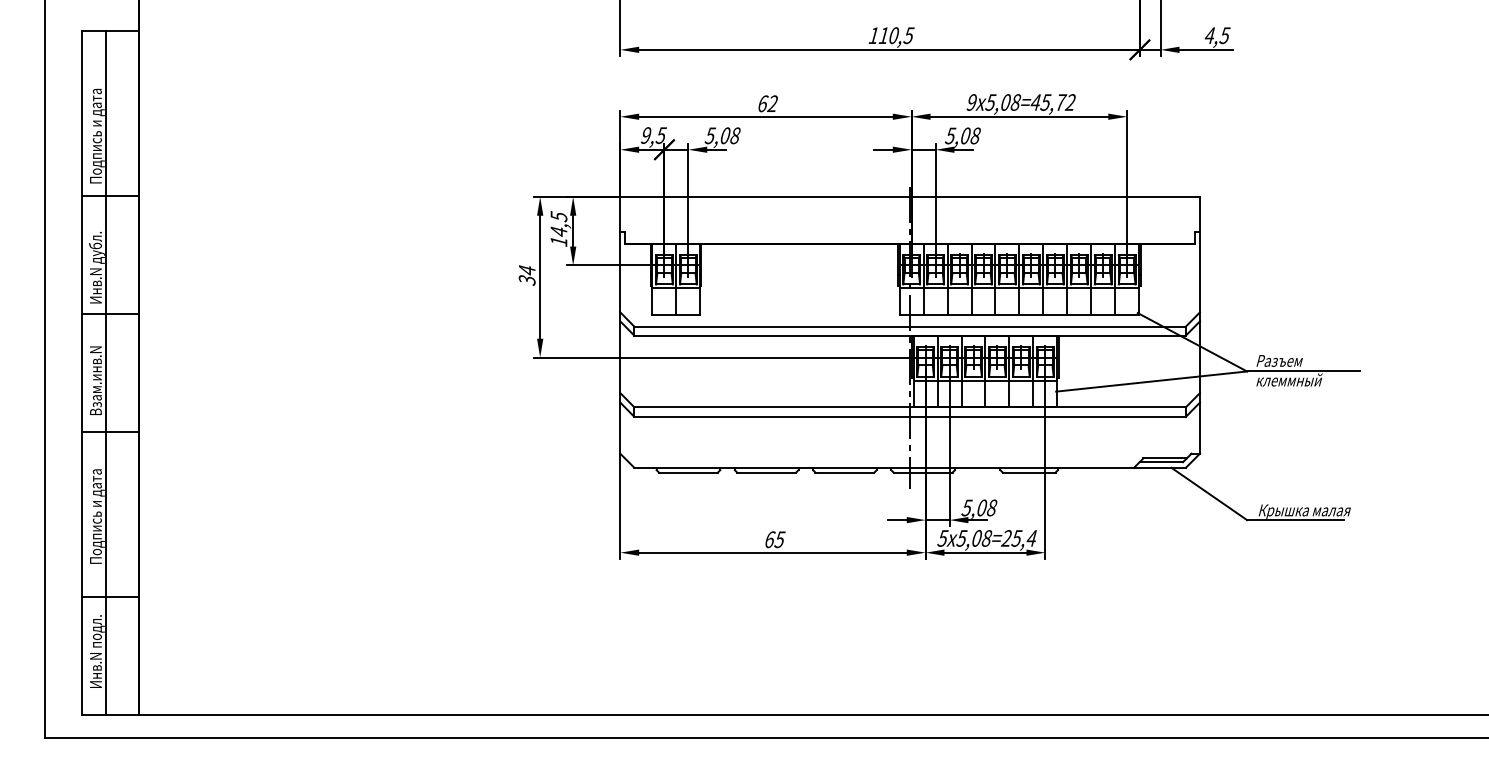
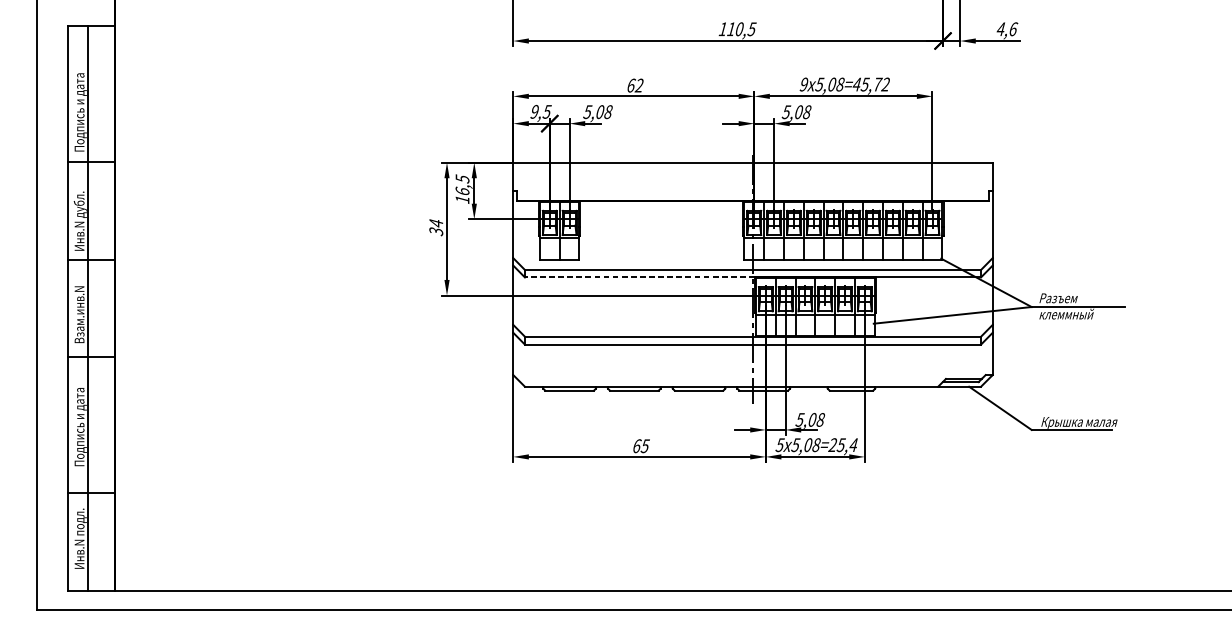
text: (1224, 35) -> (1013, 29), 4,5 -> 4,6
text: (558, 230) -> (462, 190), 14,5 -> 16,5
line: (772, 335) -> (639, 277), solid -> dashed

